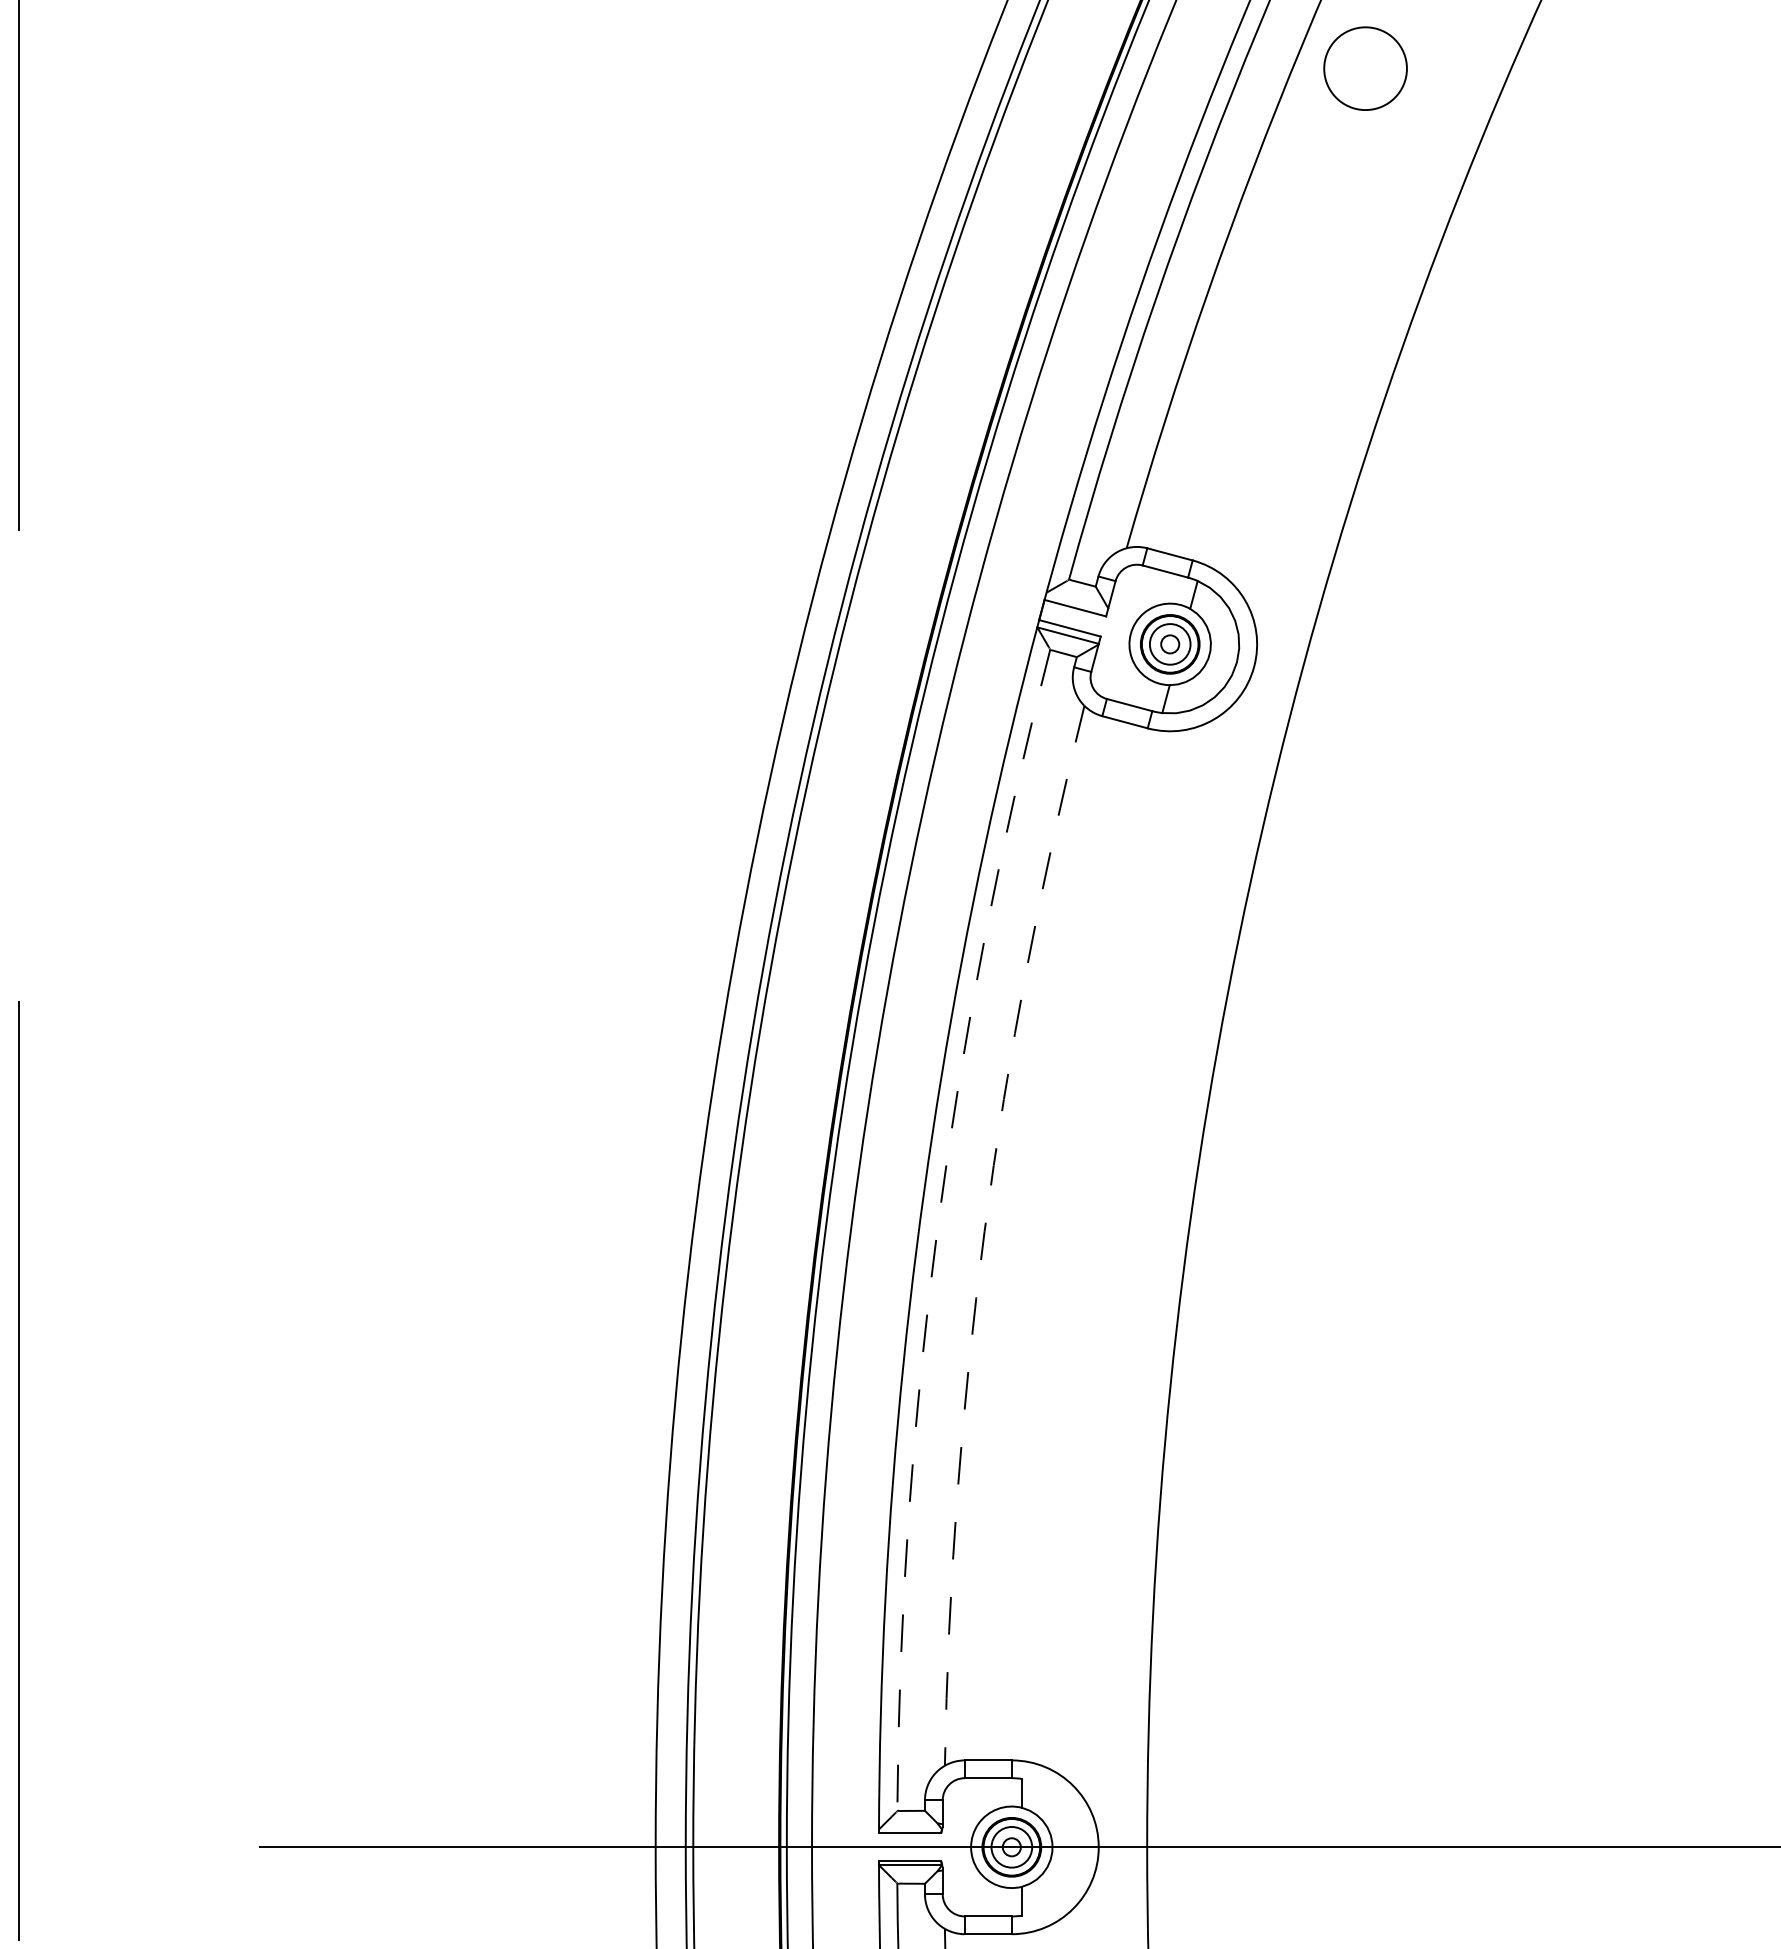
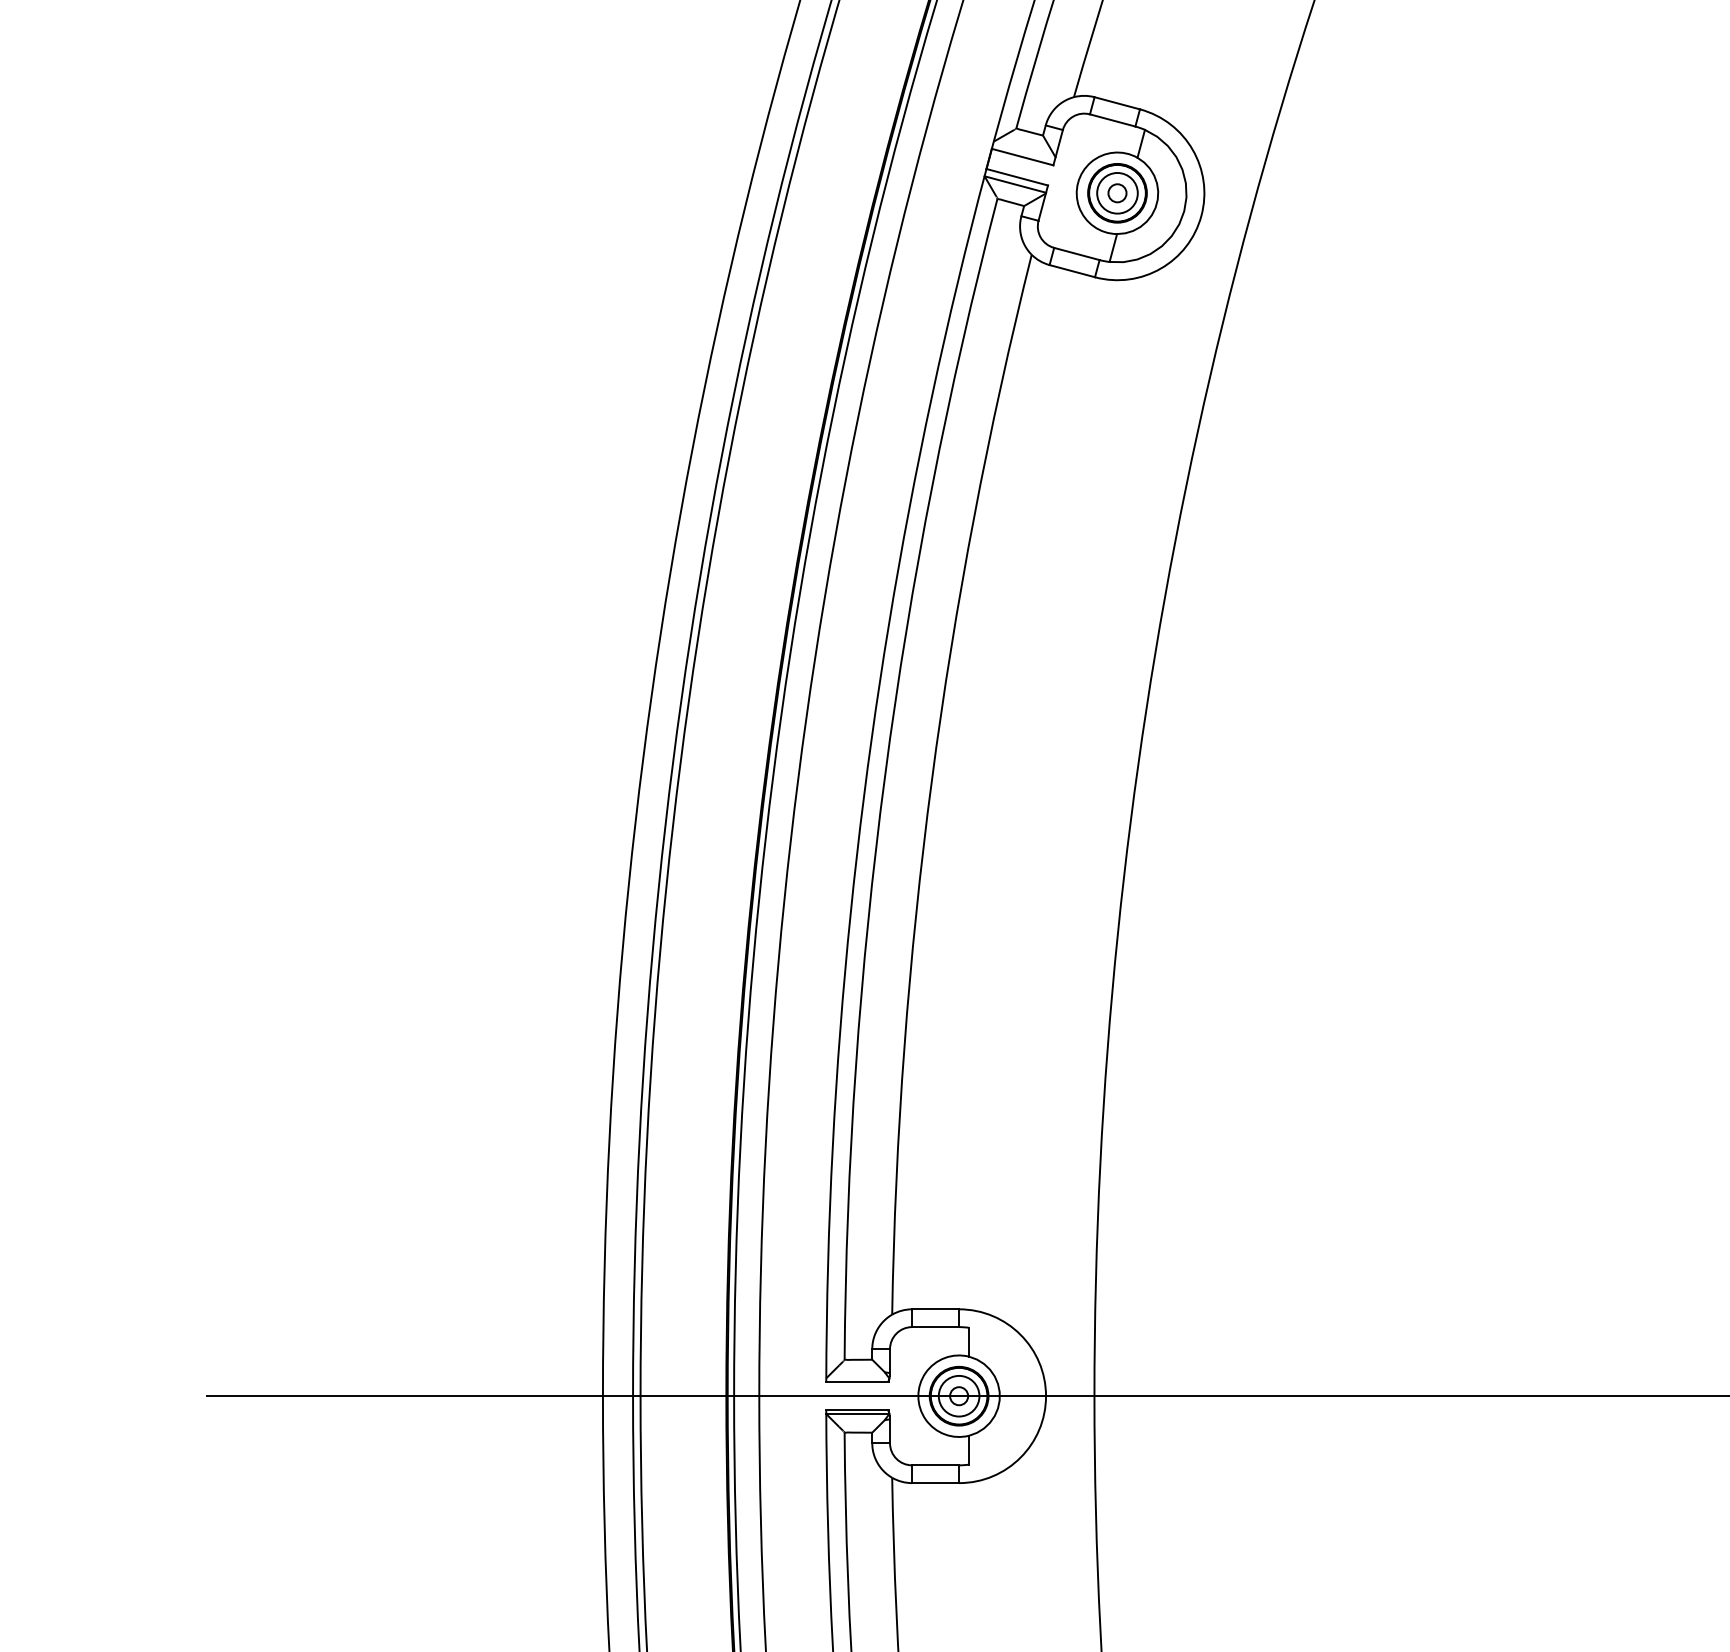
arc: (937, 1225) -> (884, 774), dashed -> solid
arc: (984, 1231) -> (931, 780), dashed -> solid

